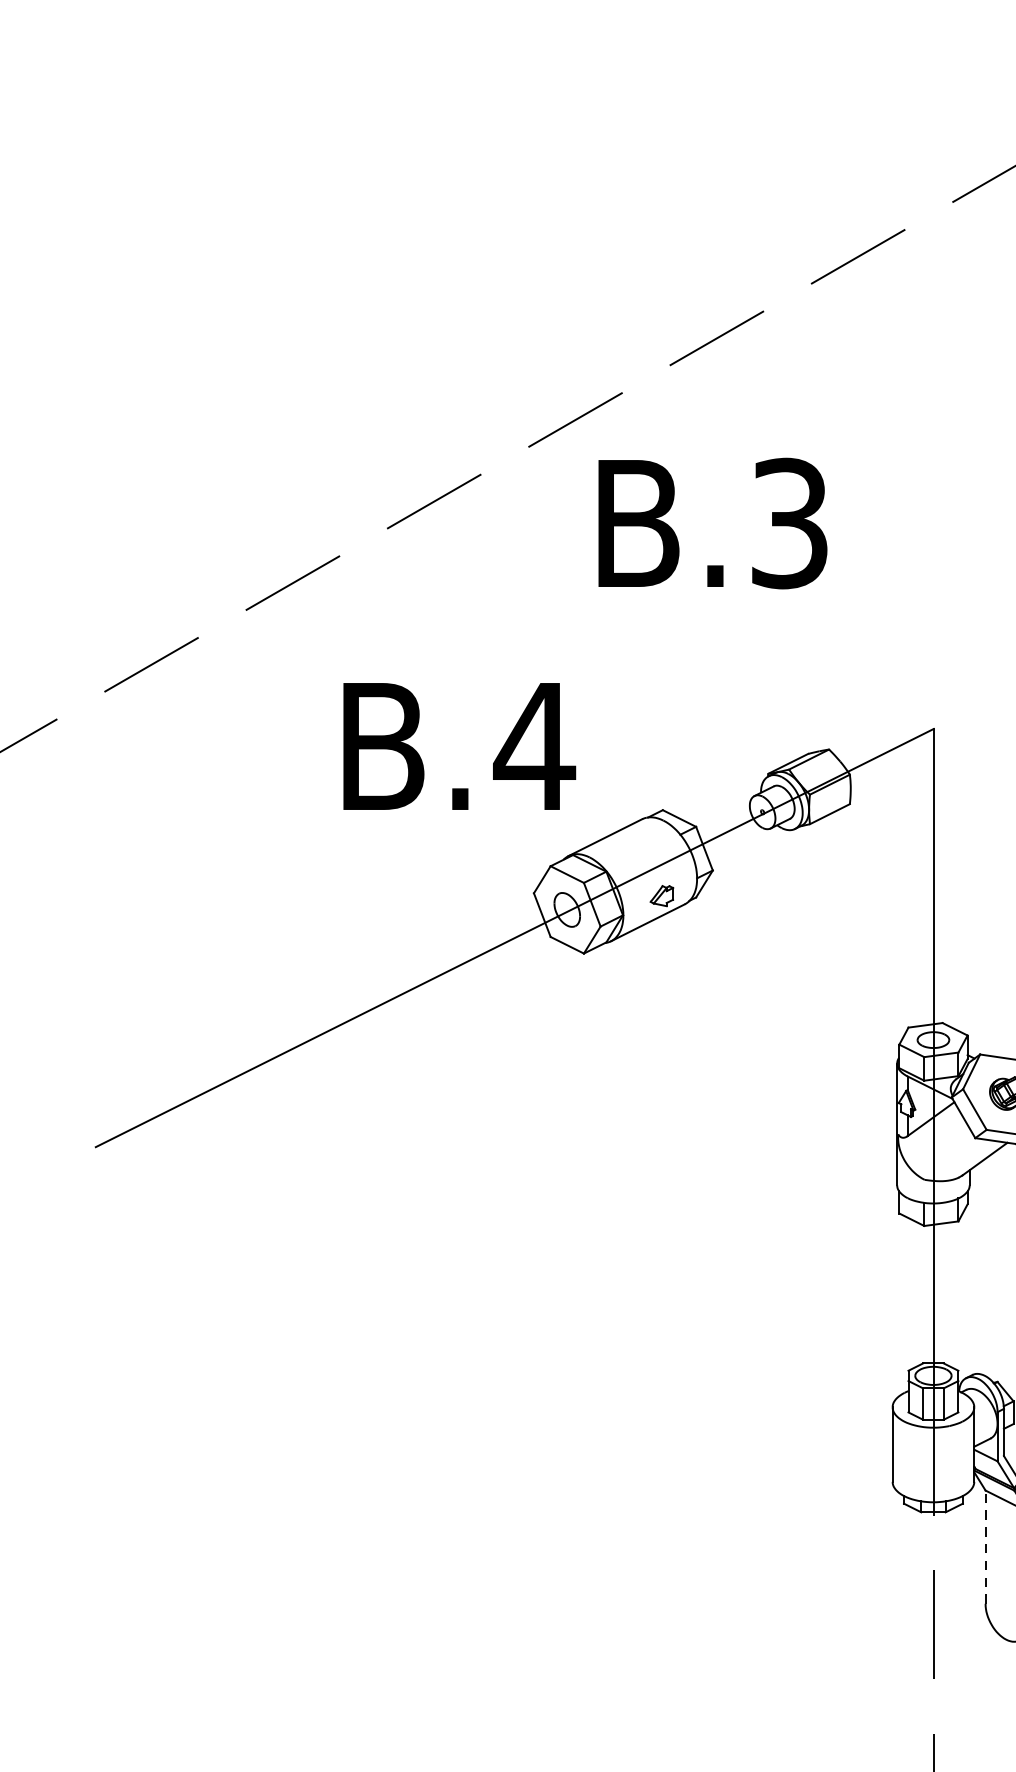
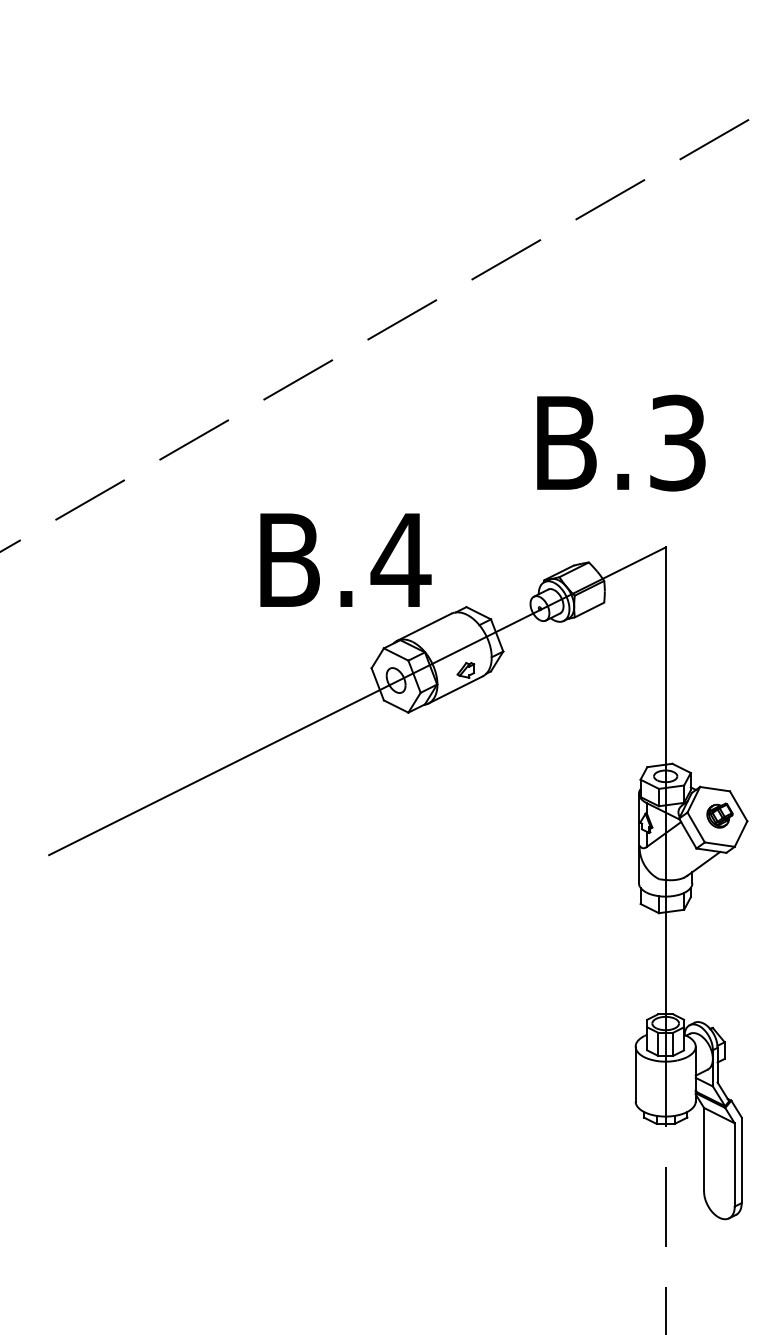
text: (713, 522) -> (621, 442), moved
text: (459, 745) -> (345, 559), moved
line: (986, 1547) -> (704, 1149), dashed -> solid

